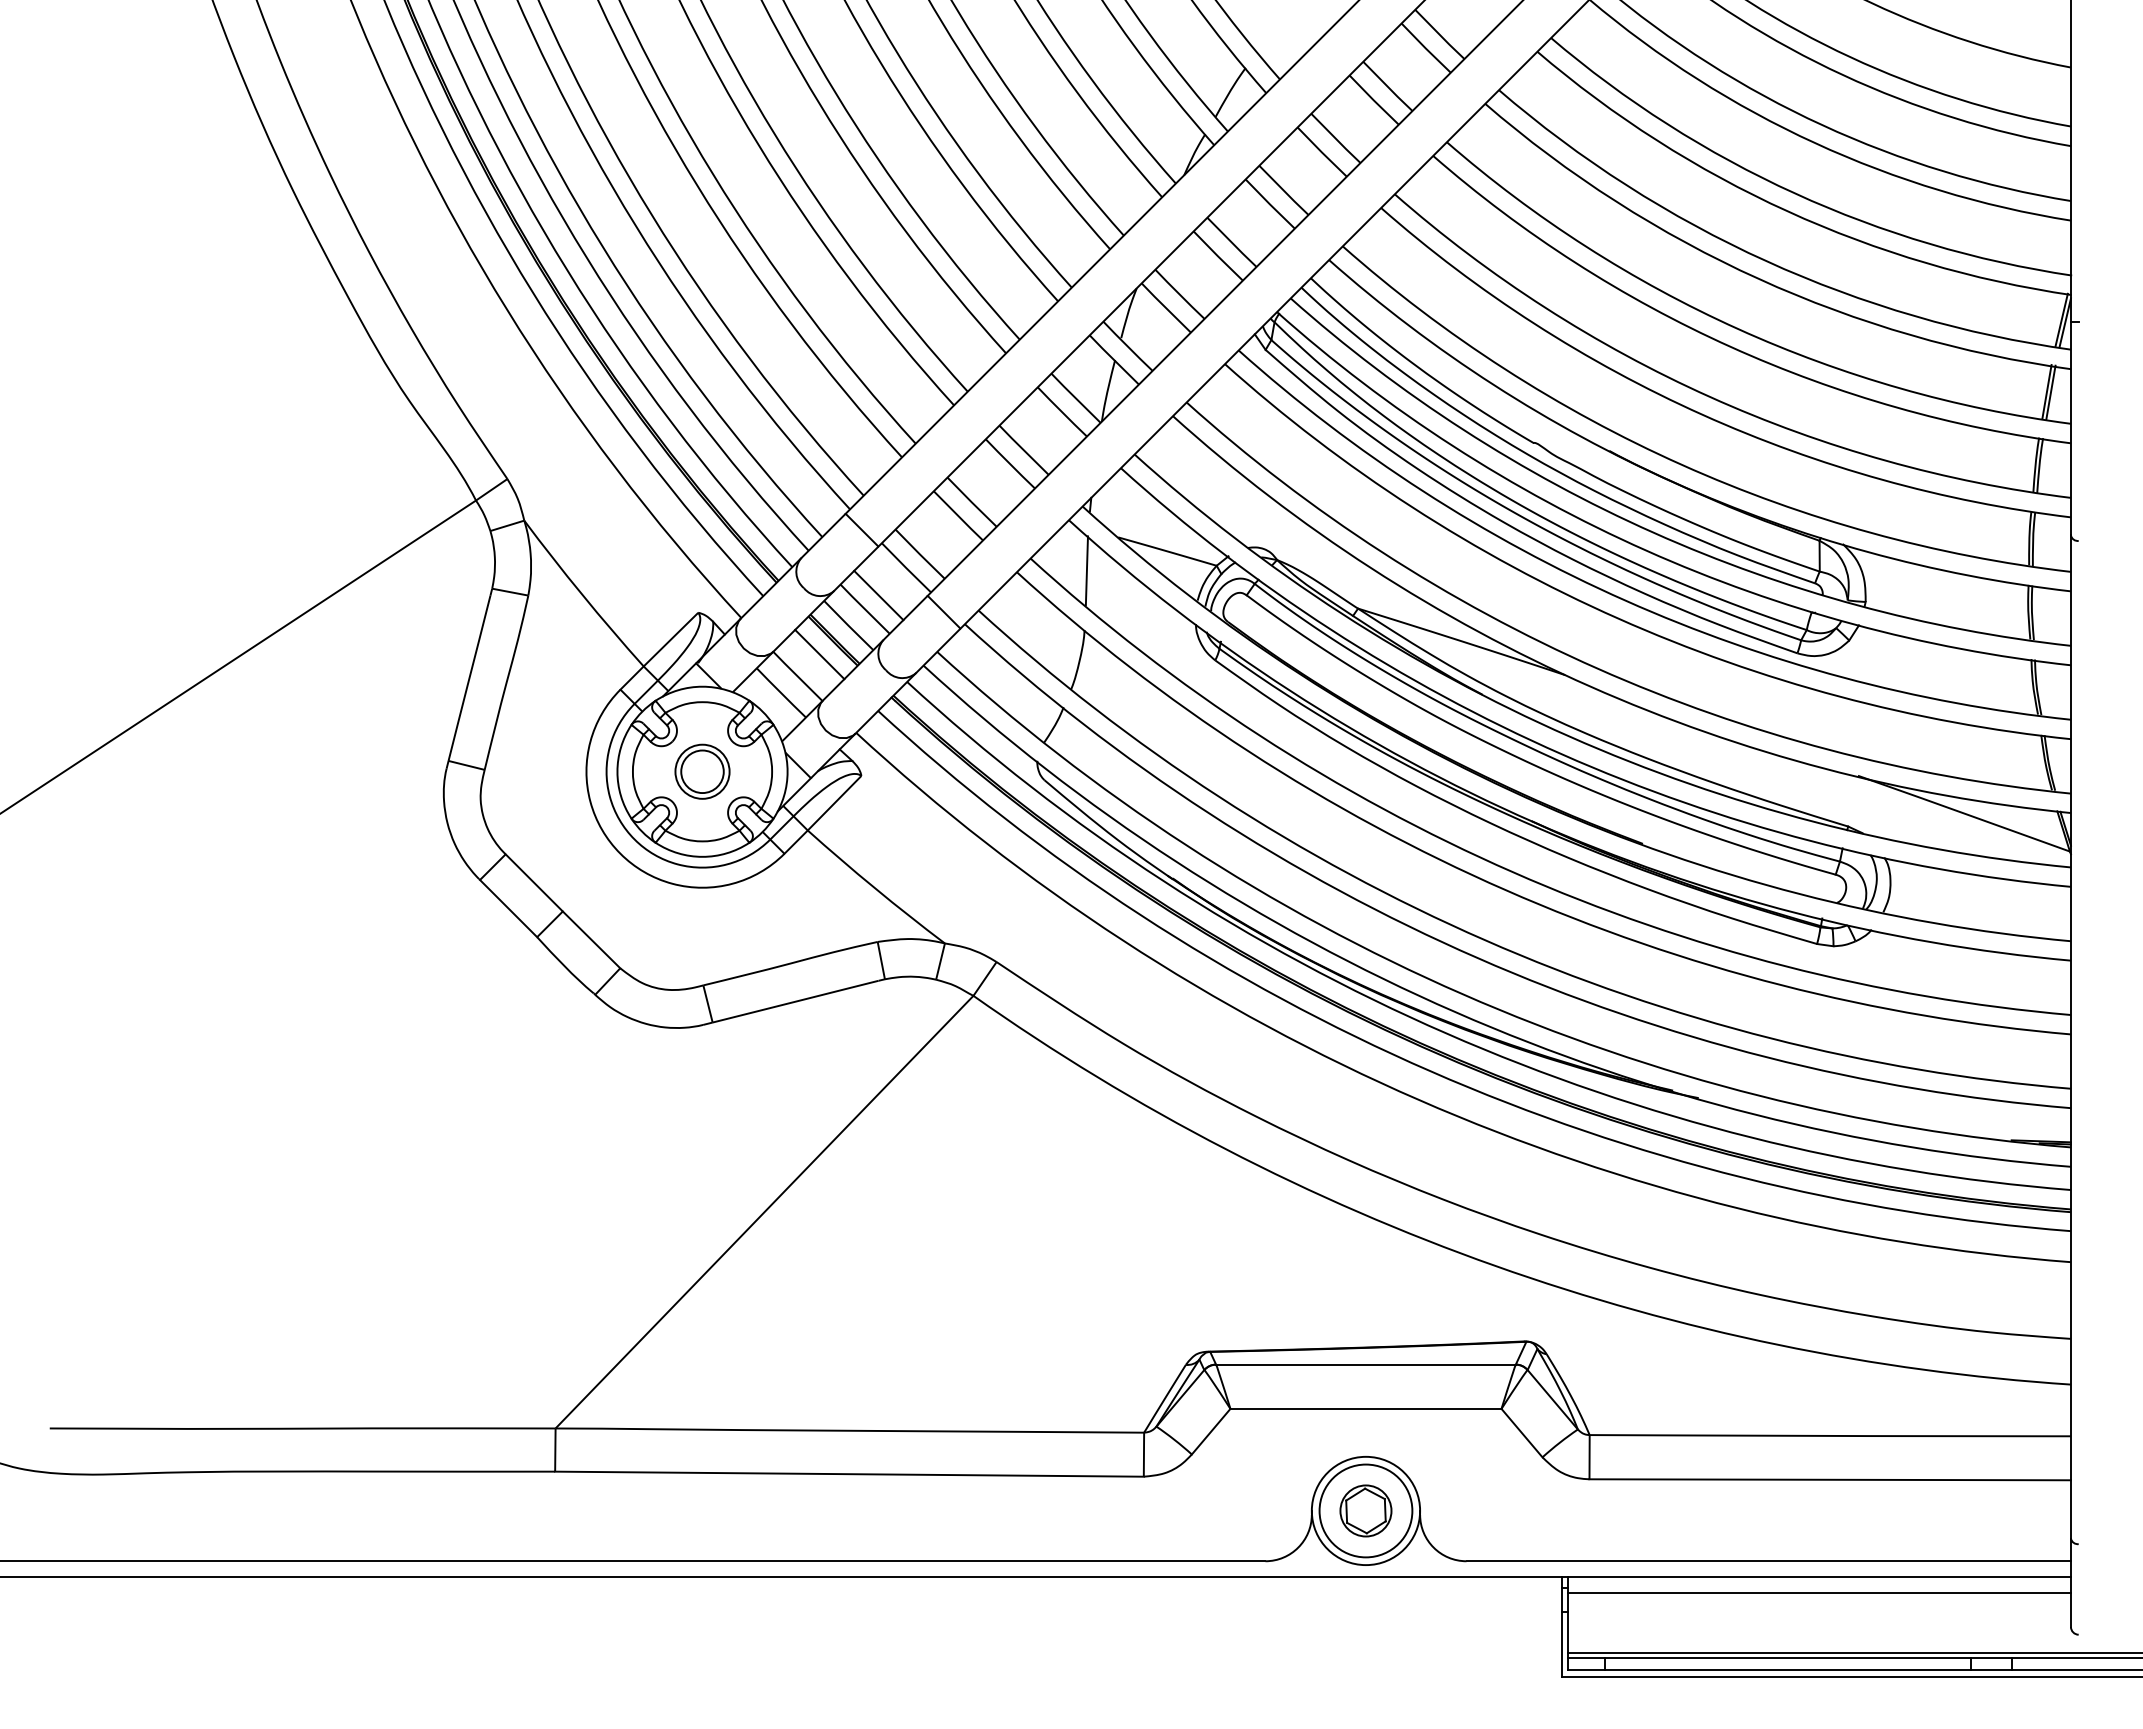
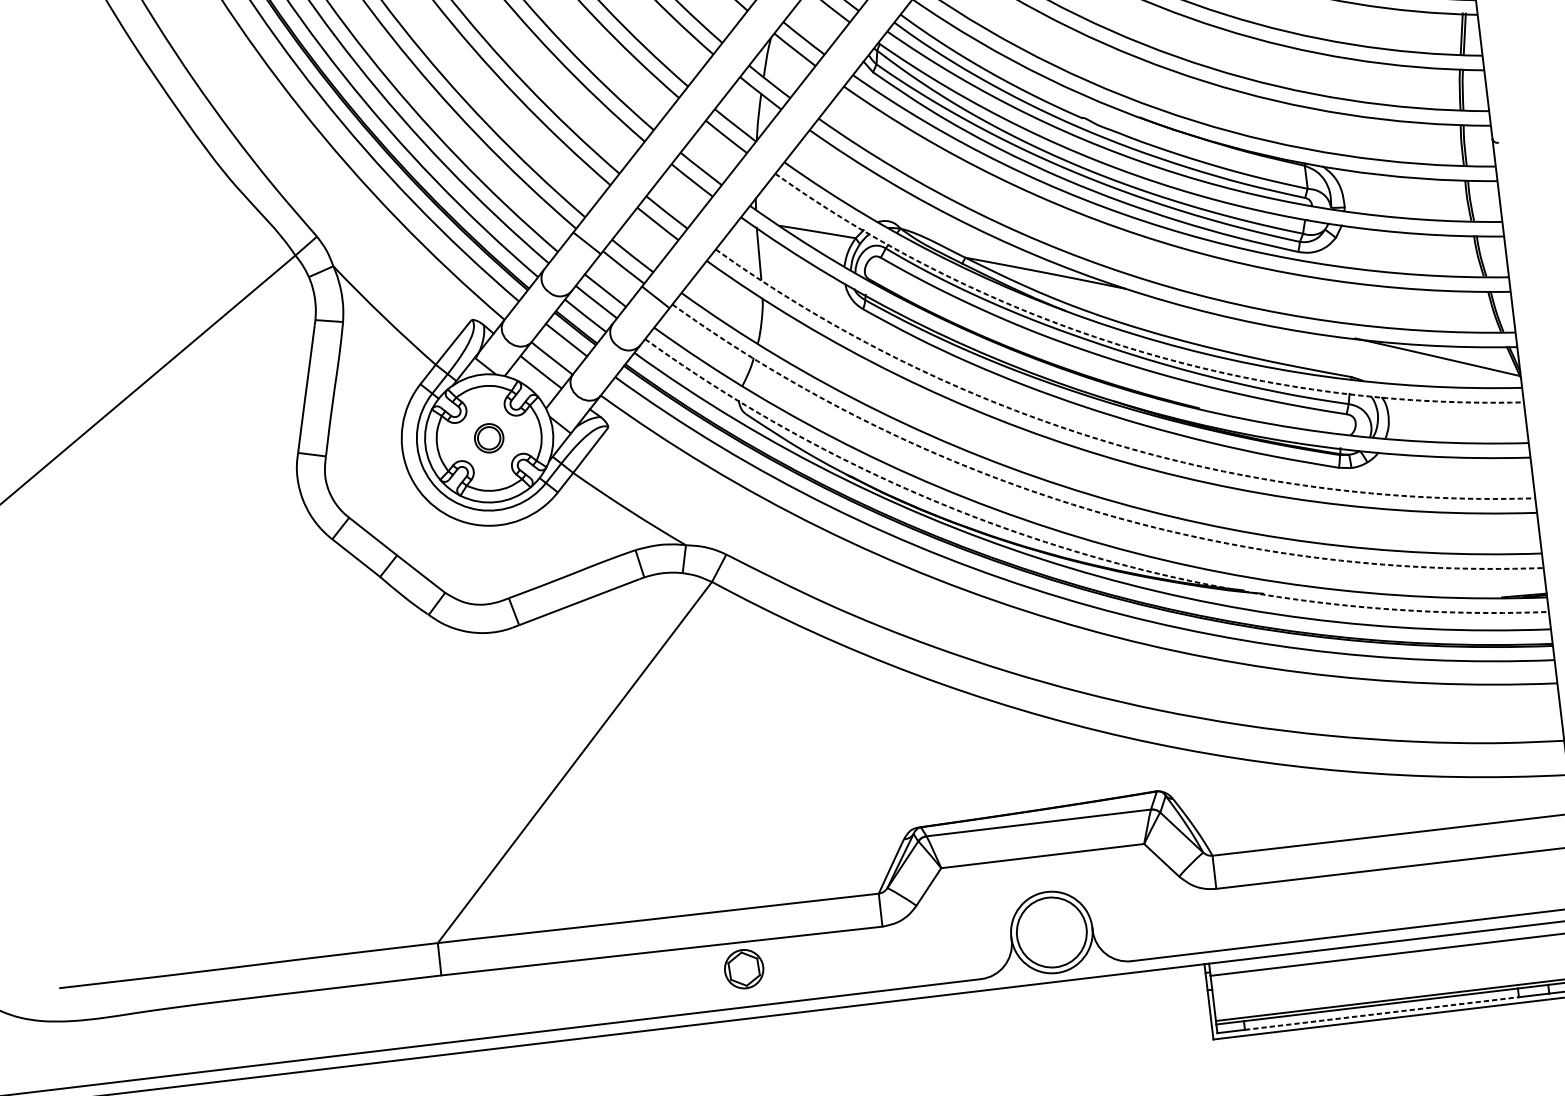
arc: (1562, 754) -> (1131, 348), solid -> dashed
part: (702, 771) -> (489, 438), size x0.7
arc: (1513, 872) -> (1105, 441), solid -> dashed
arc: (1477, 958) -> (1086, 508), solid -> dashed
arc: (1455, 1012) -> (1074, 551), solid -> dashed
part: (1365, 1510) -> (743, 968), moved
line: (1788, 1669) -> (1382, 1013), solid -> dashed

